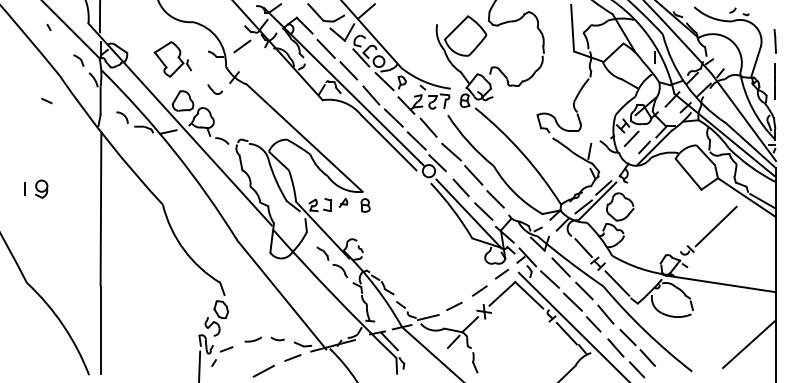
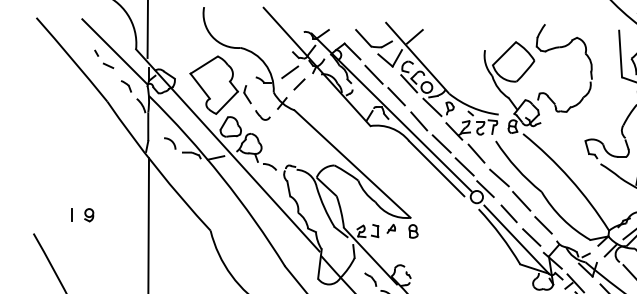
line: (251, 58) -> (299, 84), added
part: (172, 59) -> (220, 85), size x1.67
line: (46, 100) -> (108, 65), moved
part: (41, 189) -> (89, 215), size x0.71

